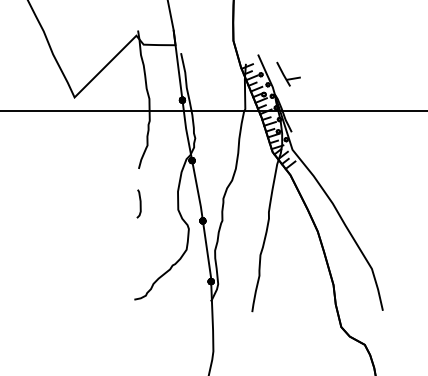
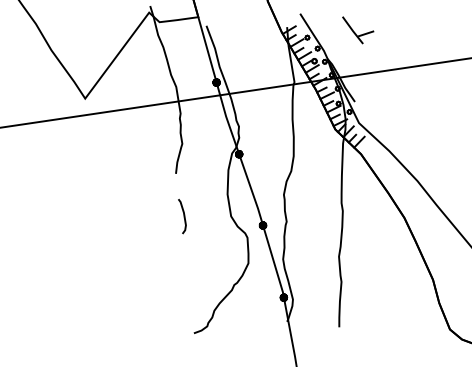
part: (288, 73) -> (358, 28), moved

